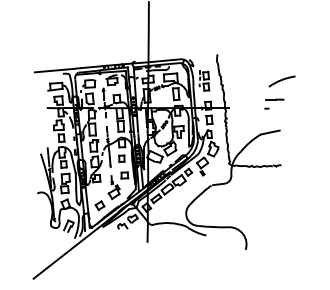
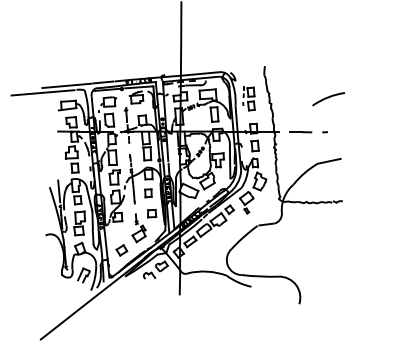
line: (34, 76) -> (42, 92), added
arc: (282, 80) -> (328, 98), moved
line: (274, 99) -> (300, 132), moved

